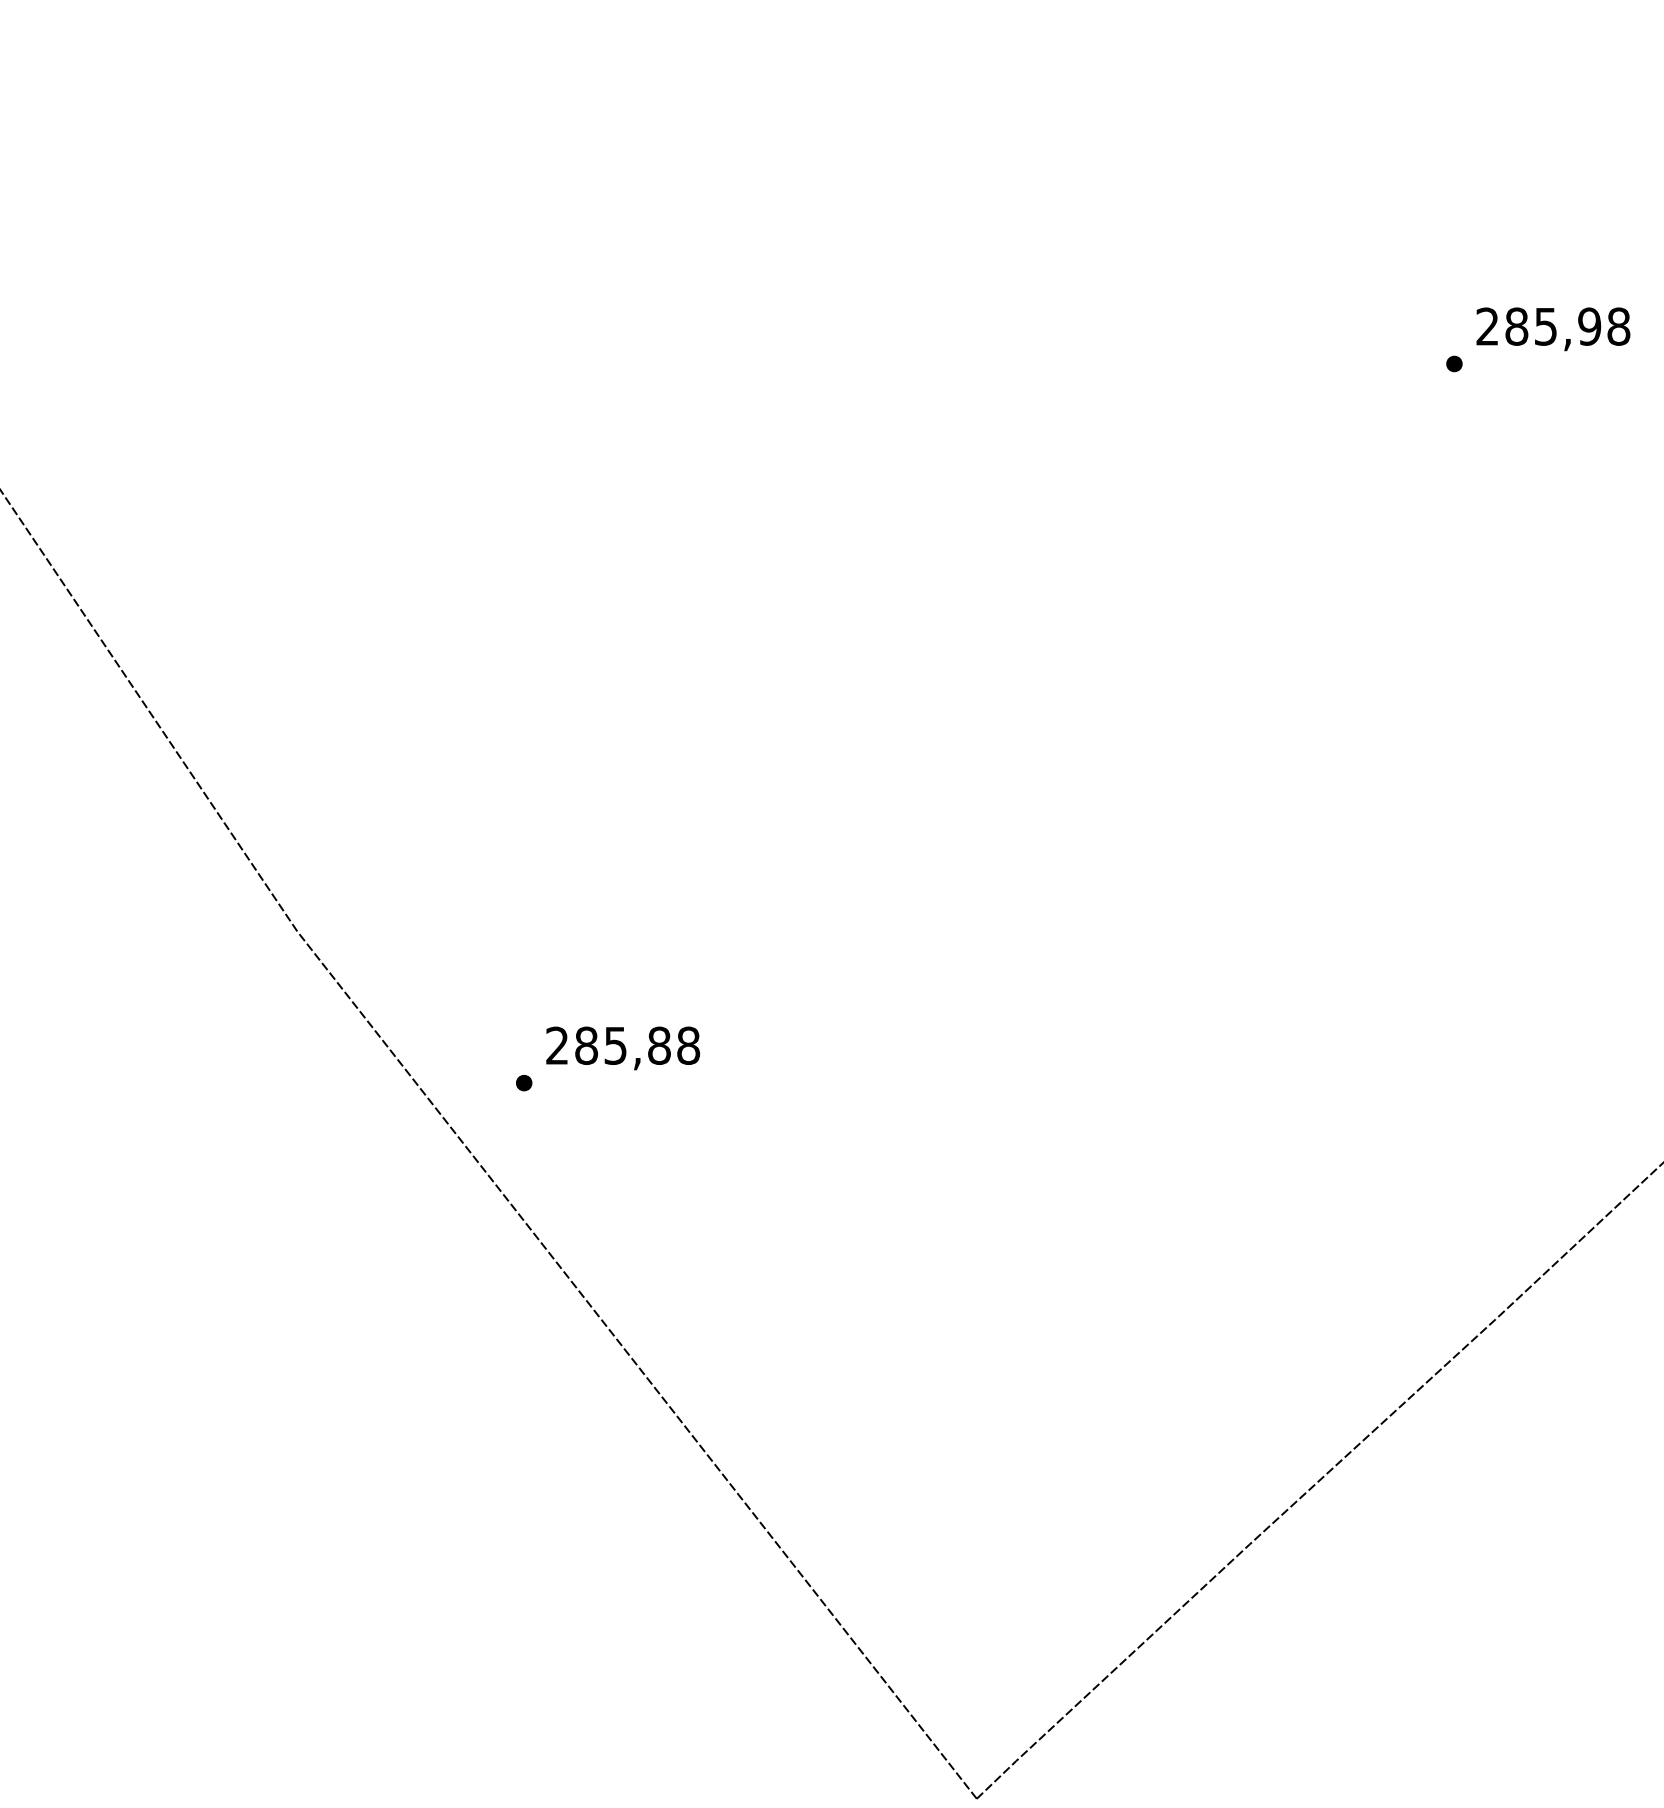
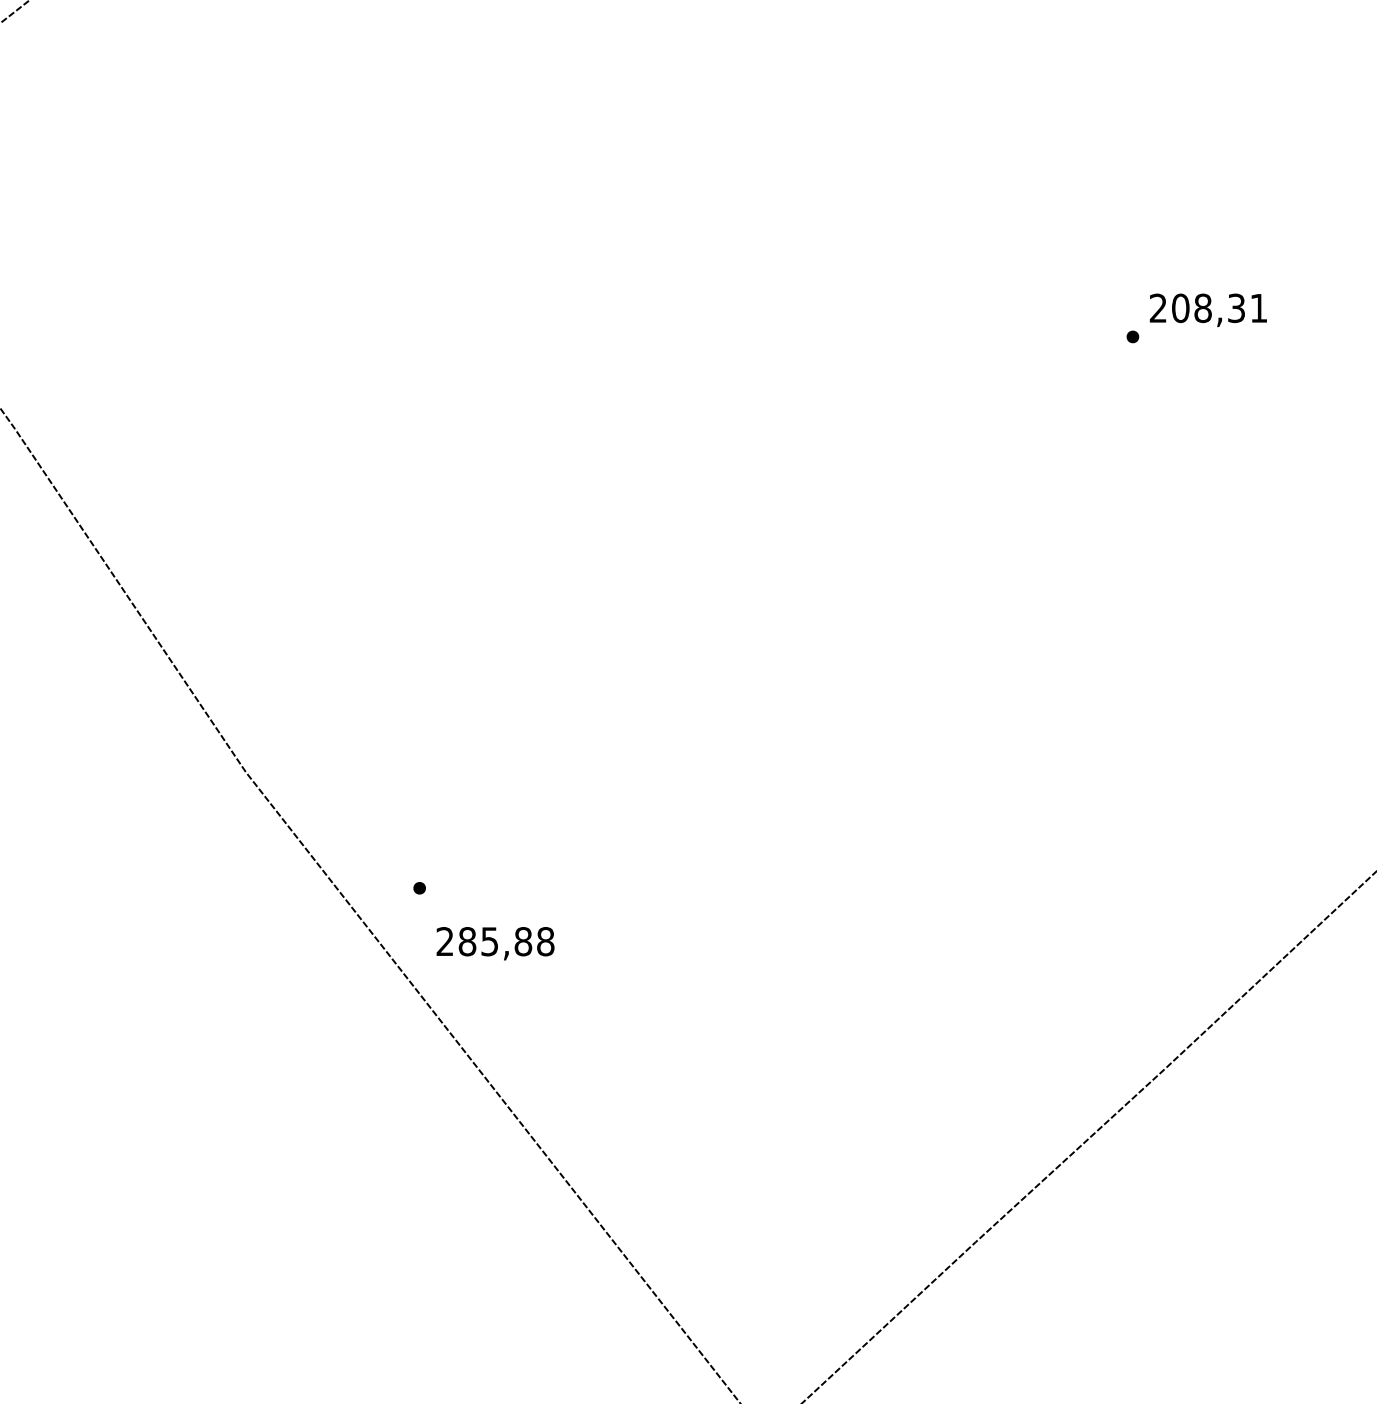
text: (1567, 326) -> (1219, 308), 285,98 -> 208,31
text: (623, 1048) -> (495, 943), moved

